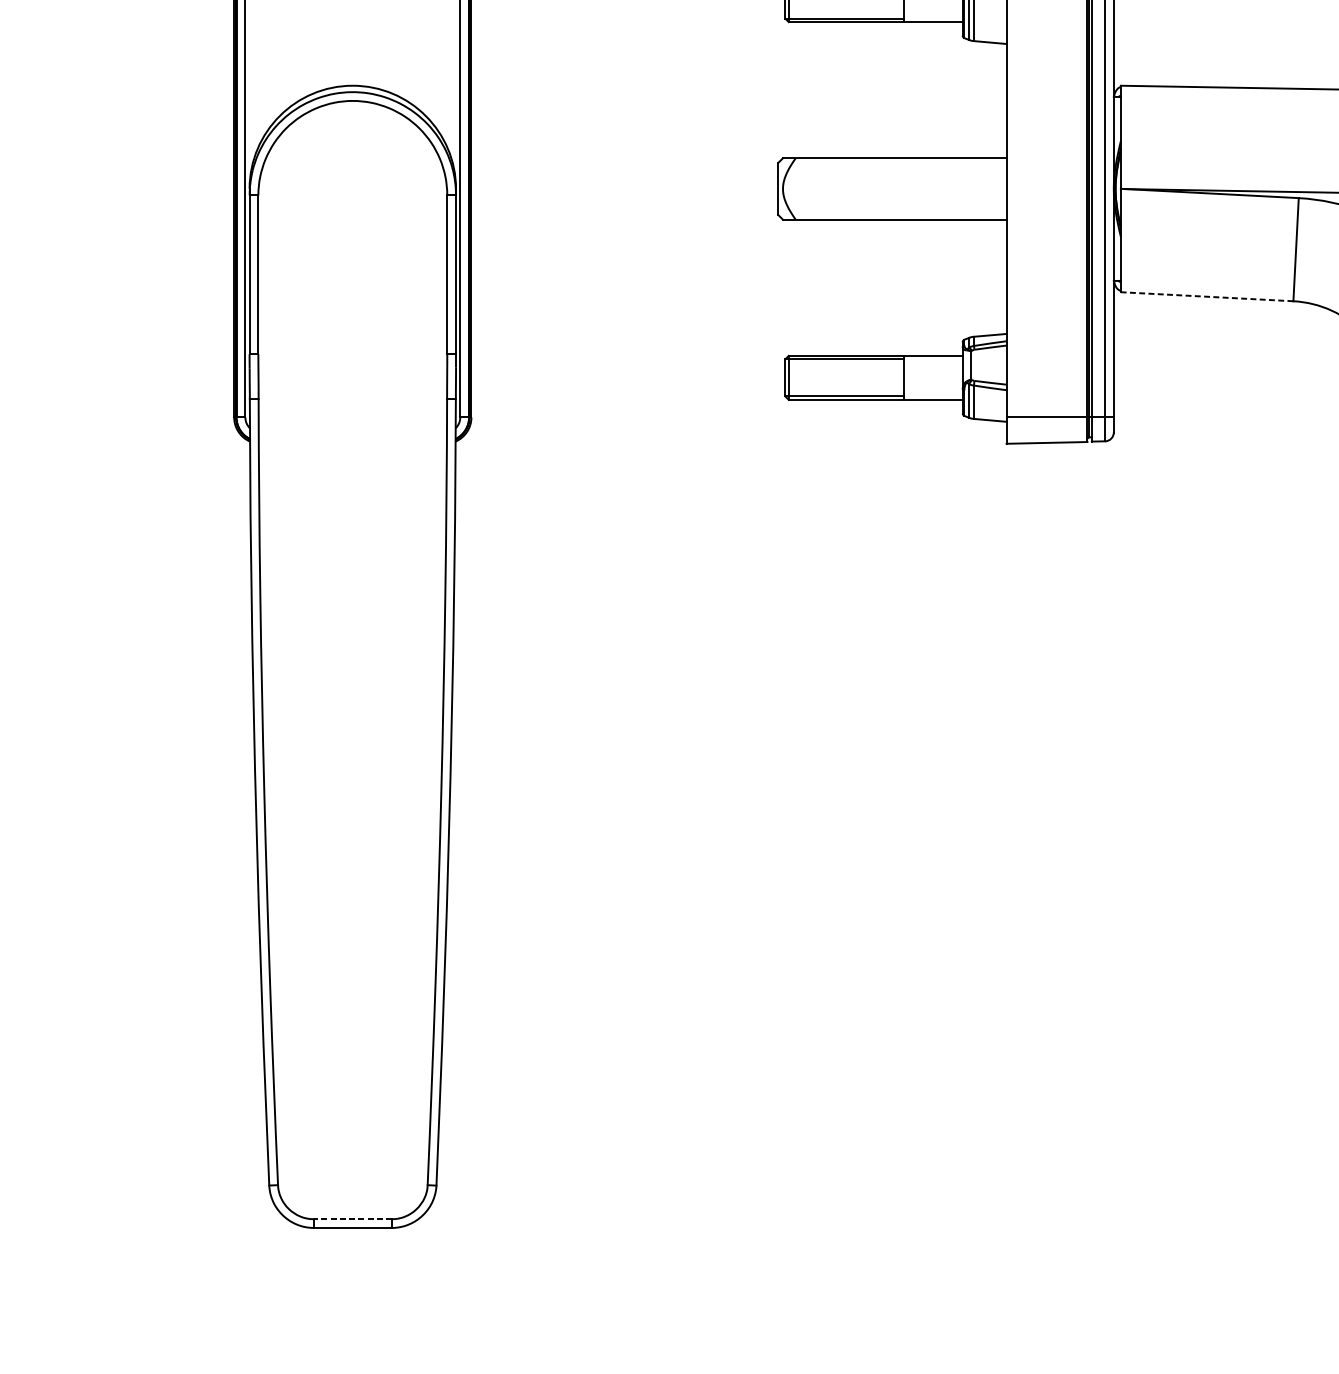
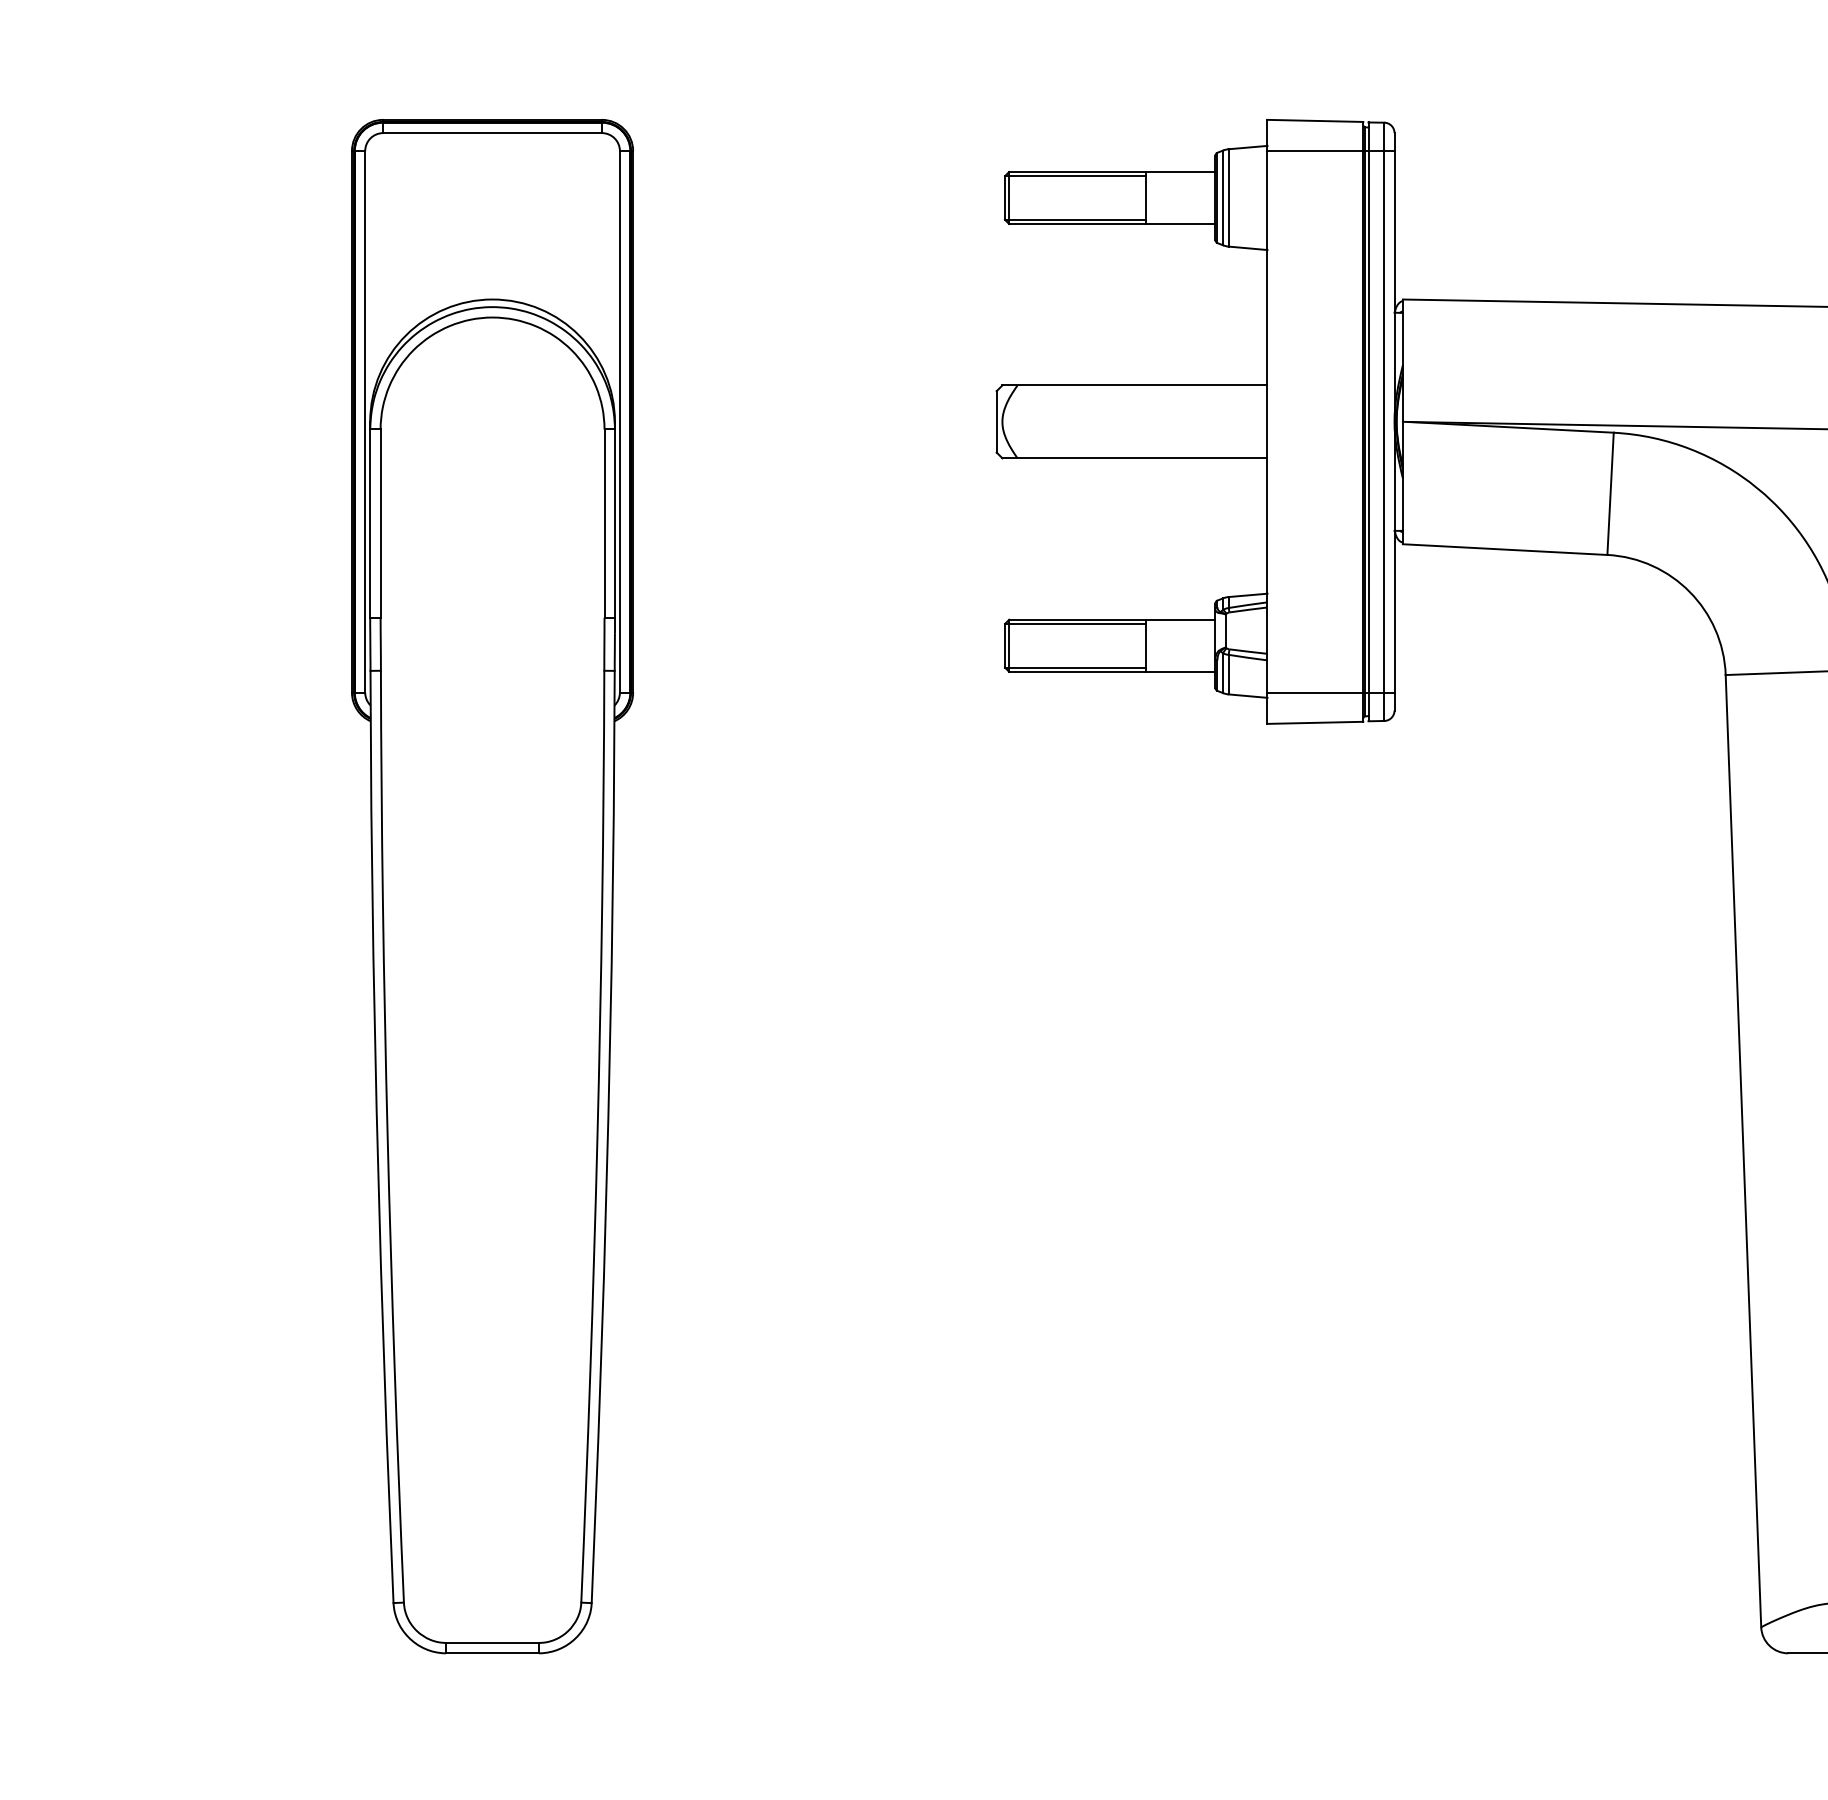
line: (1206, 296) -> (1504, 549), dashed -> solid
line: (352, 1218) -> (492, 1642), dashed -> solid

